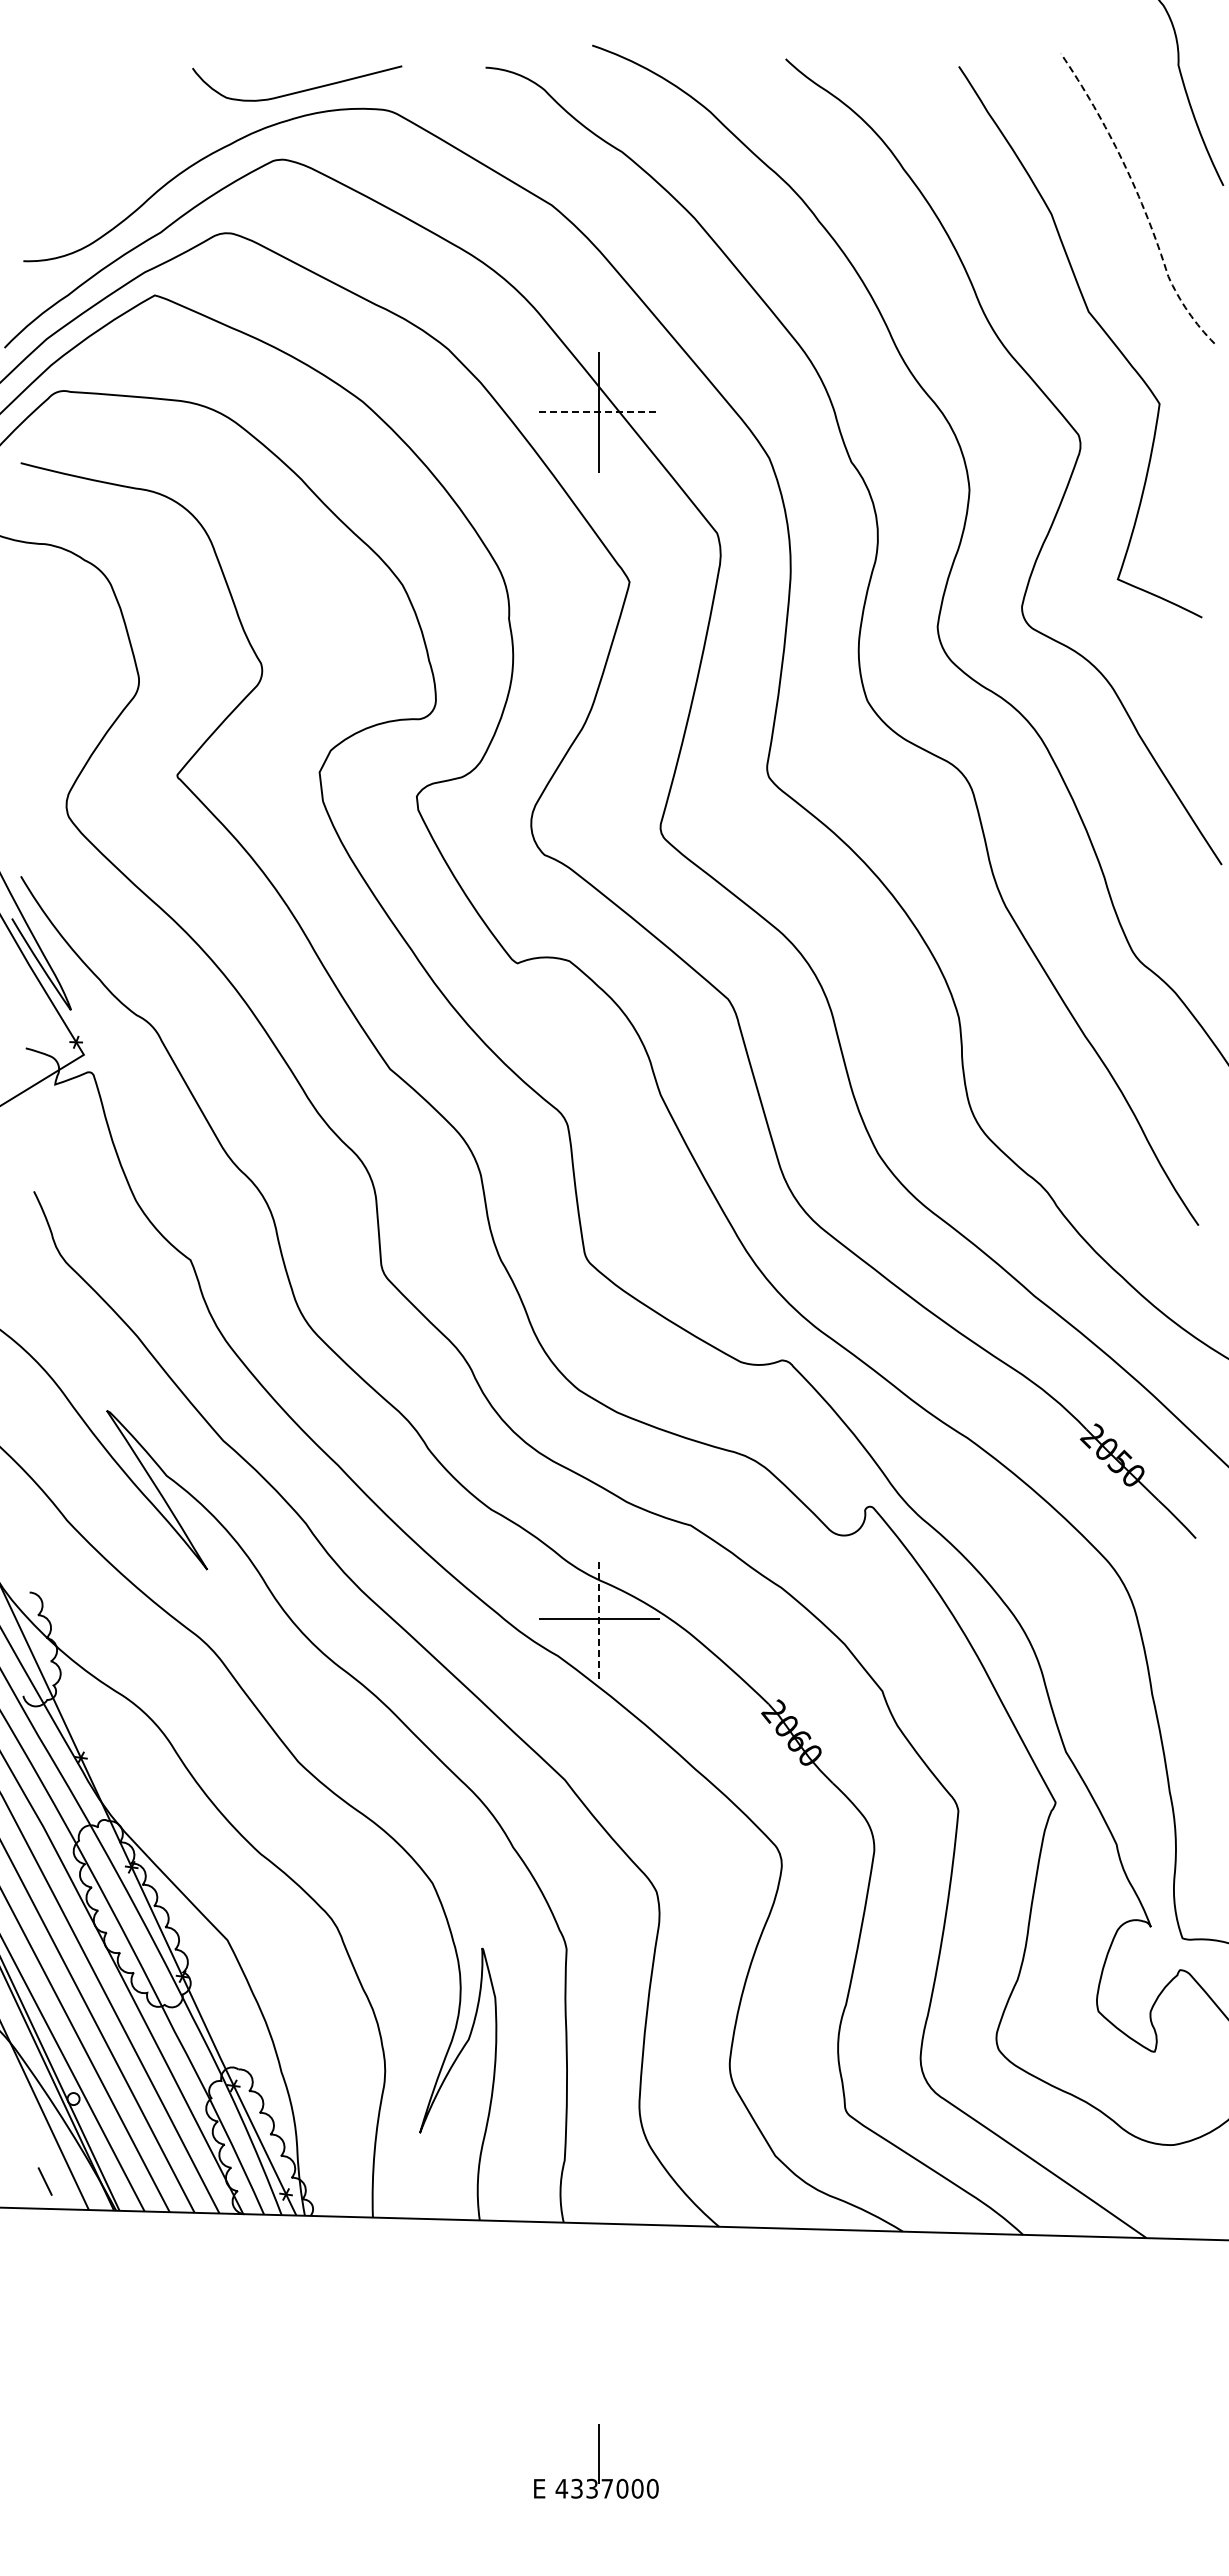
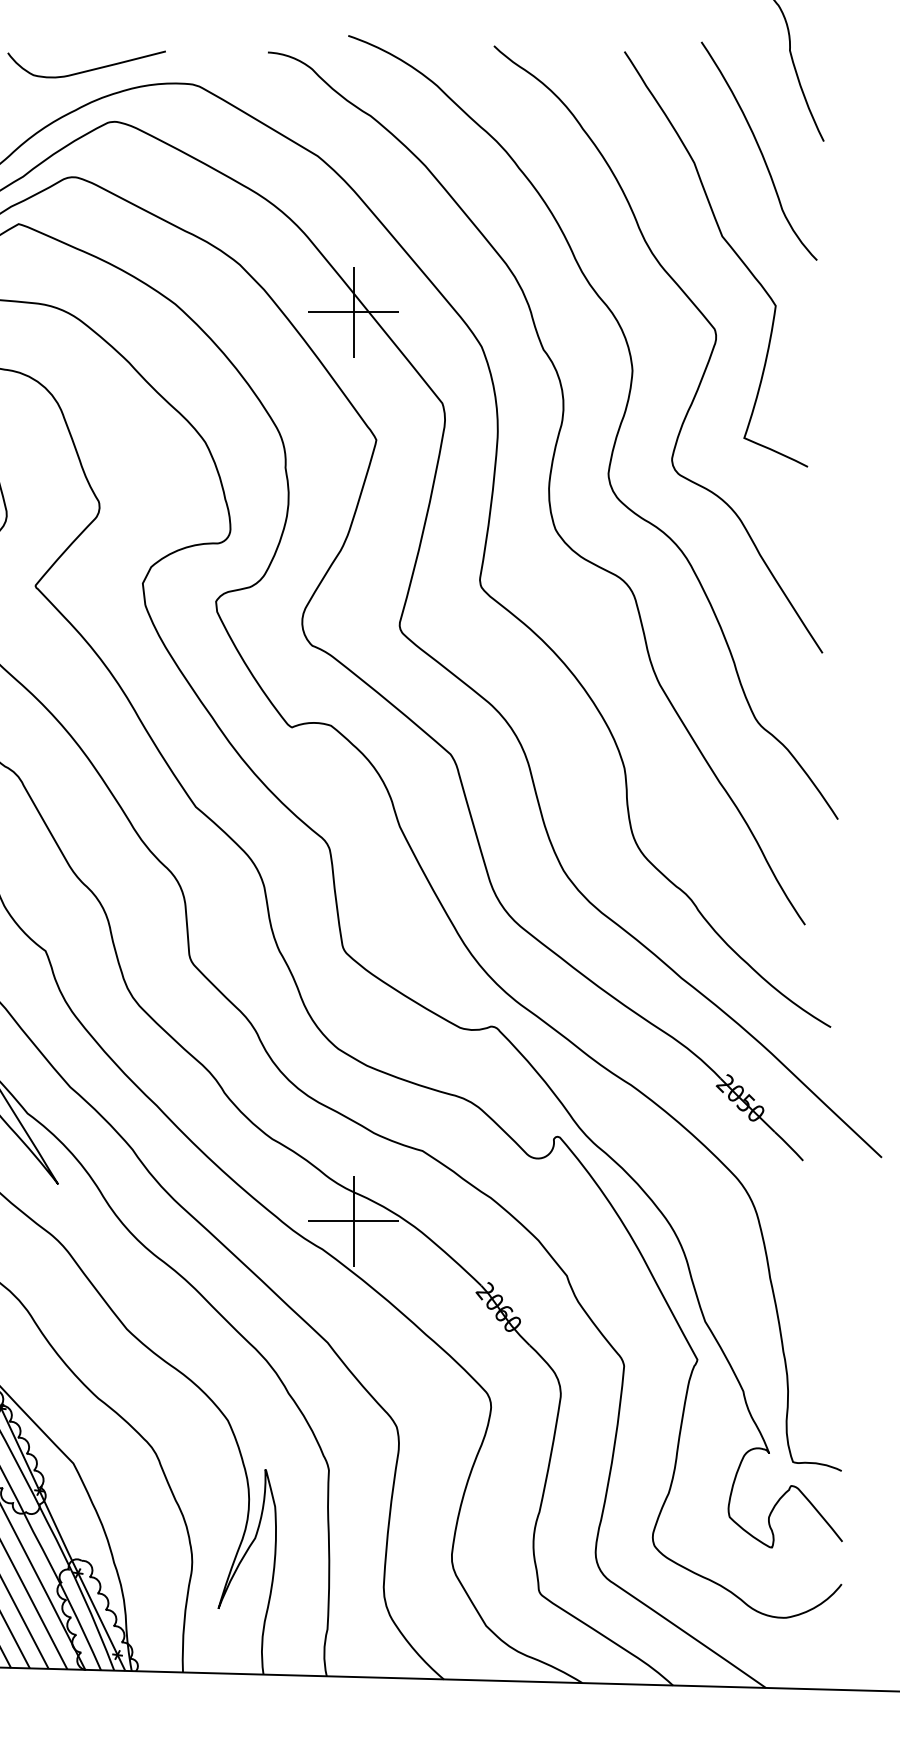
curve: (300, 90) -> (89, 69), moved
line: (1139, 199) -> (760, 151), dashed -> solid
line: (599, 412) -> (353, 312), dashed -> solid
line: (599, 1618) -> (353, 1221), dashed -> solid

